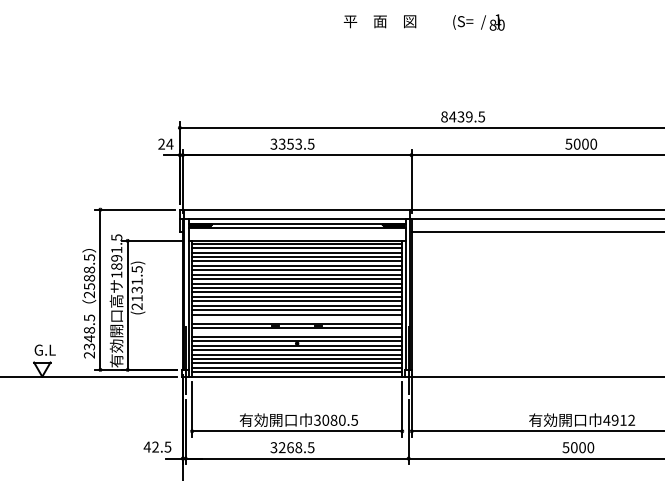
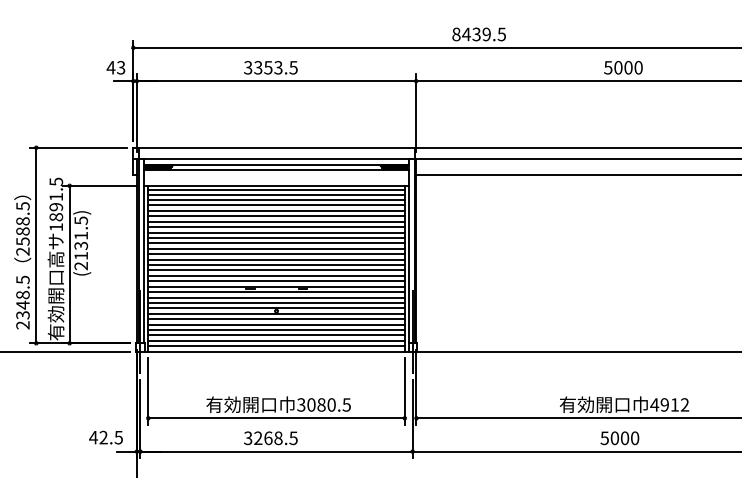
text: (165, 143) -> (115, 66), 24 -> 43
line: (297, 319) -> (276, 281), added
line: (297, 332) -> (276, 297), added

